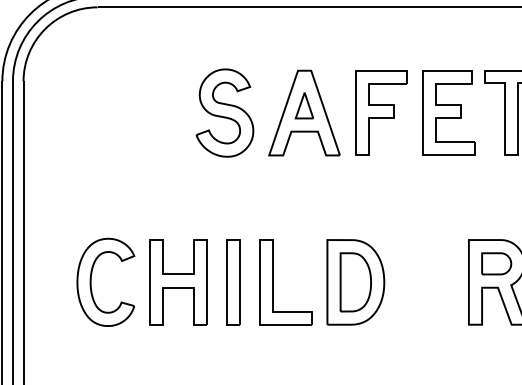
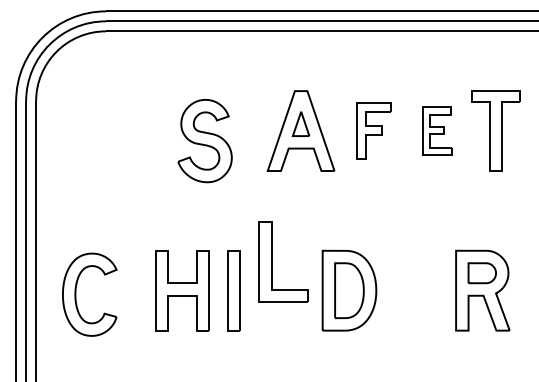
part: (381, 112) -> (373, 130), size x0.7
part: (449, 112) -> (437, 130), size x0.6
part: (224, 113) -> (204, 141), moved
part: (91, 282) -> (76, 294), moved
part: (274, 282) -> (272, 261), moved

